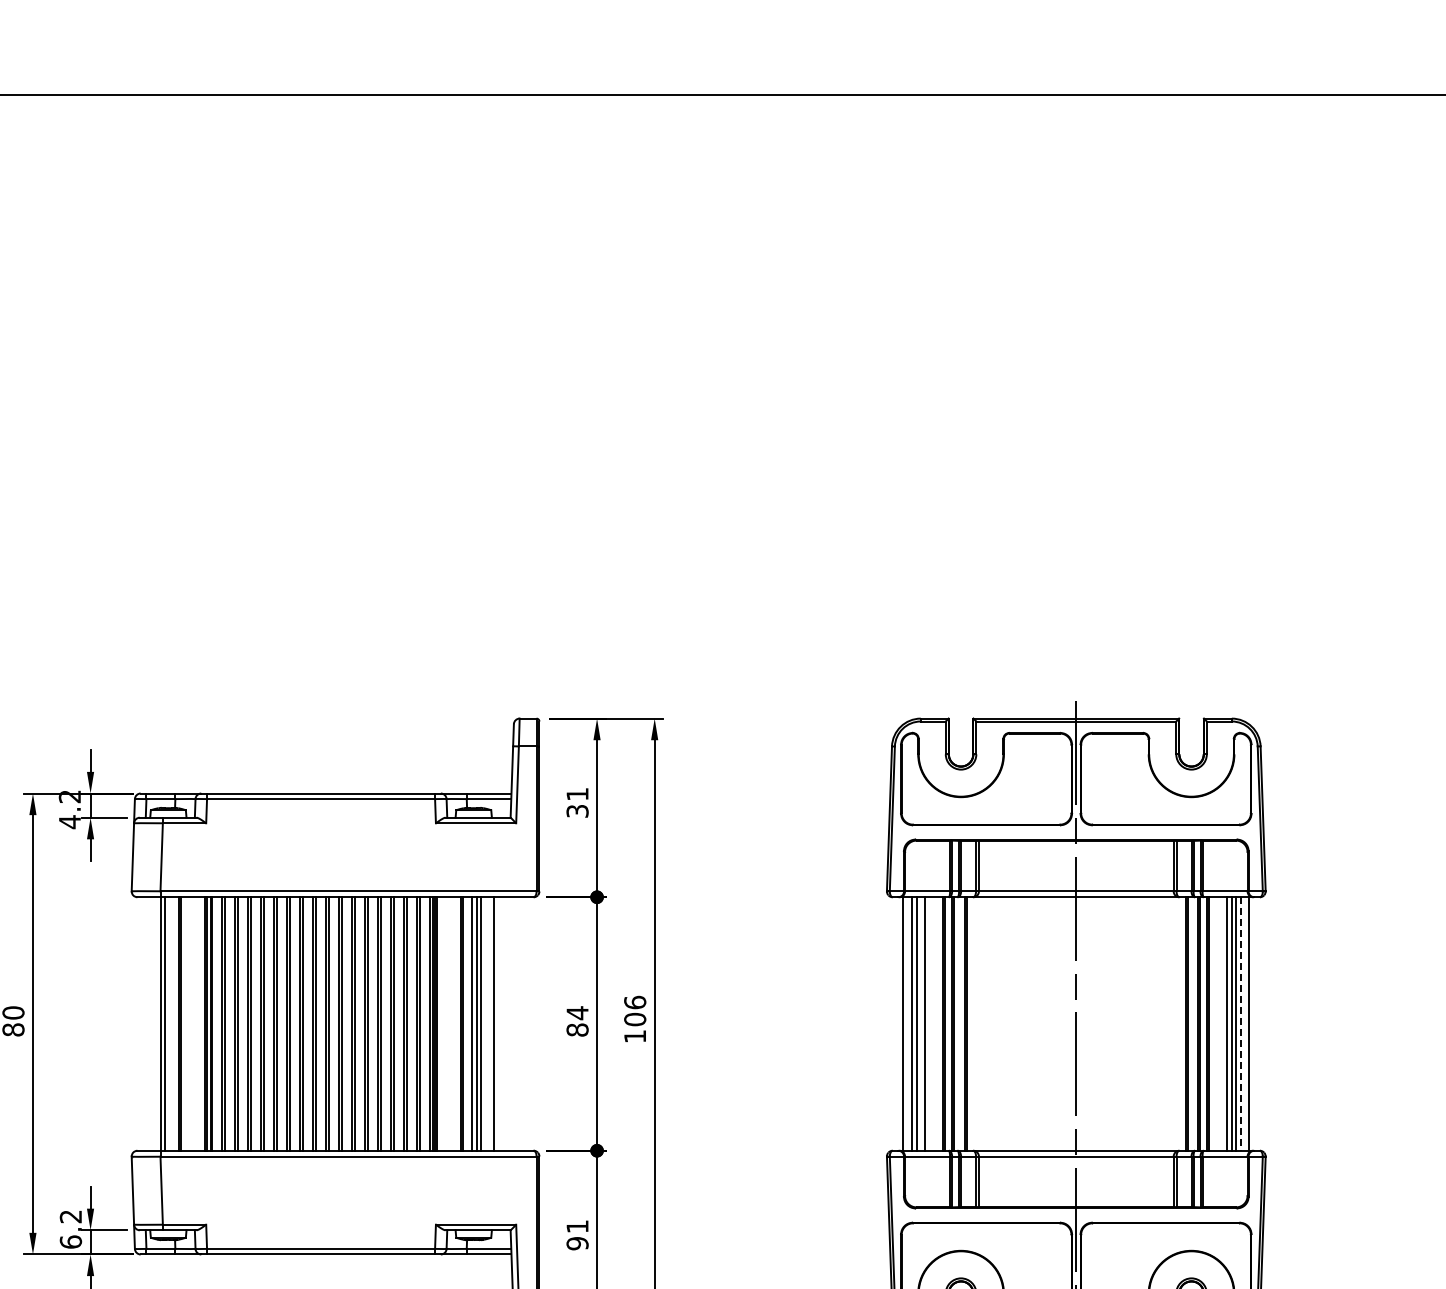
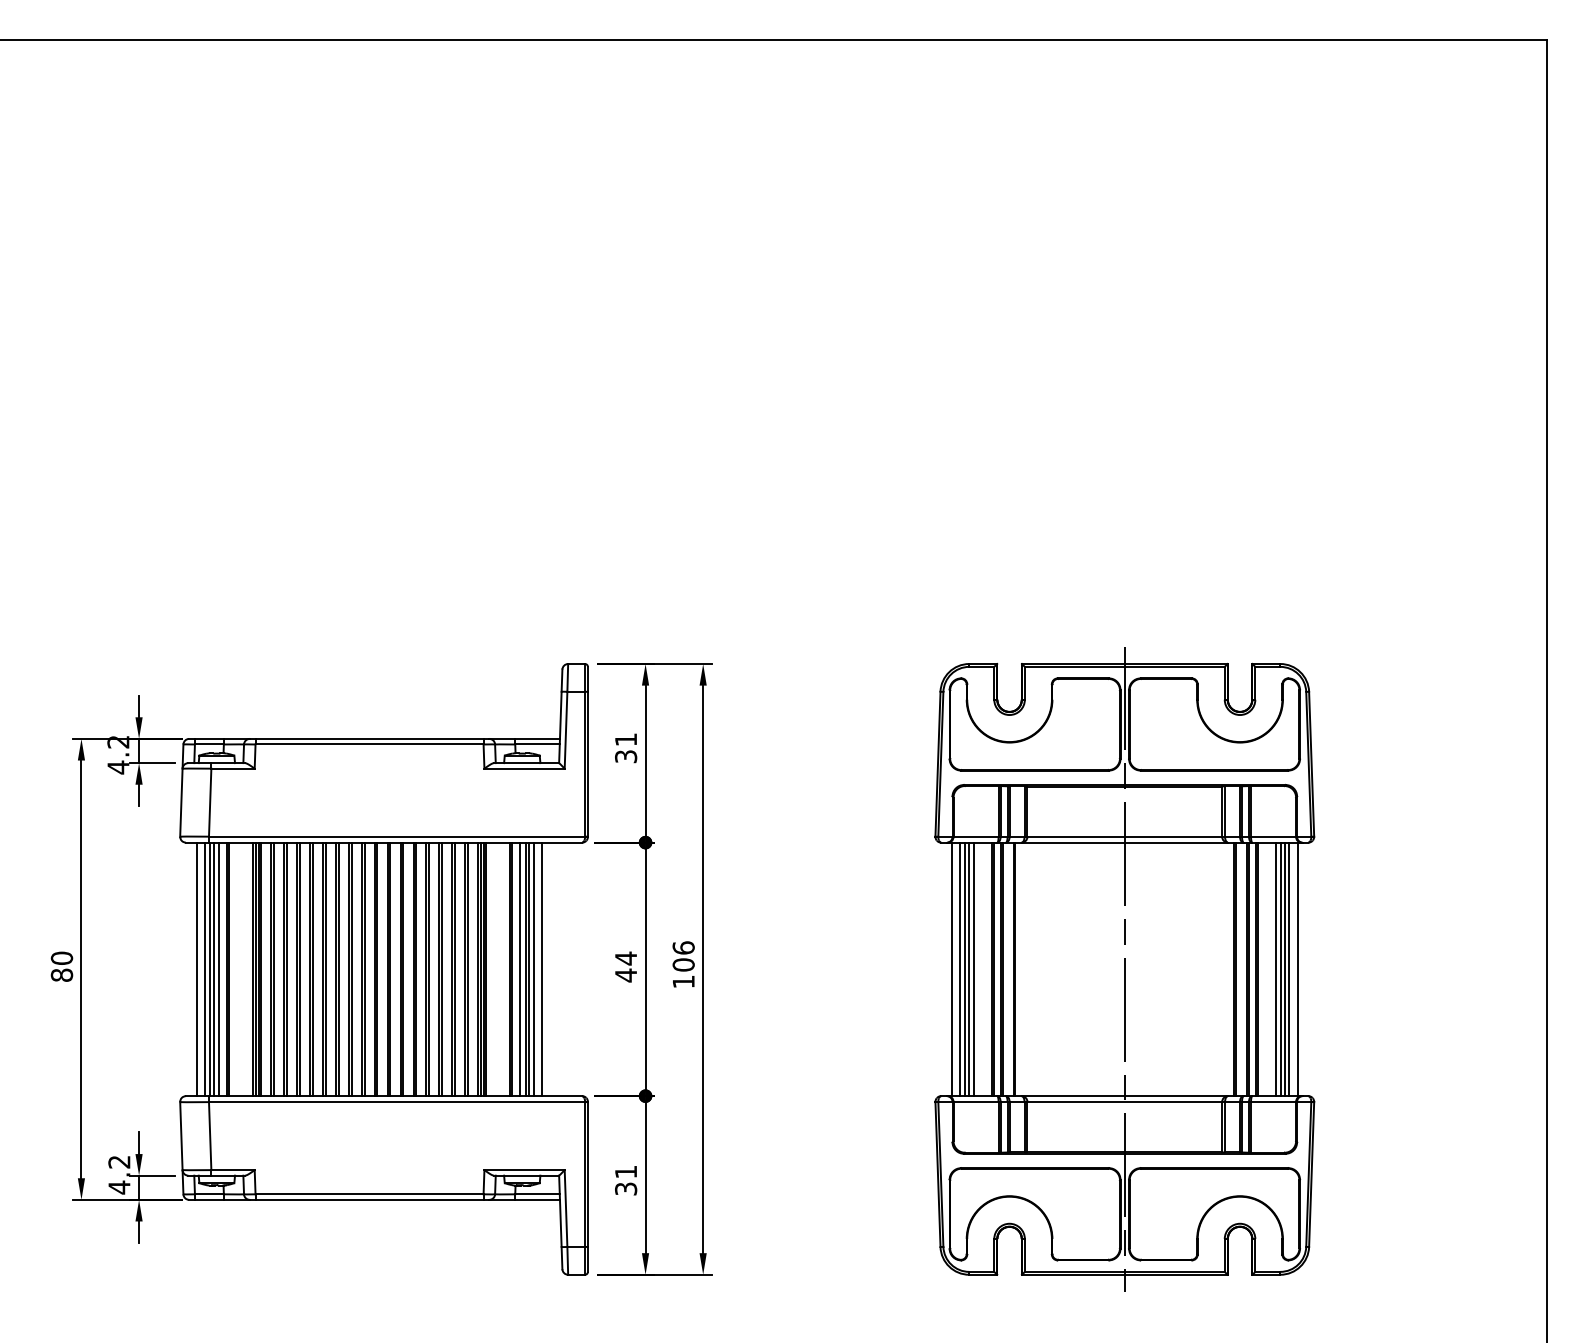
line: (148, 1024) -> (196, 969), added
line: (157, 1024) -> (205, 969), added
line: (170, 1024) -> (218, 969), added
line: (485, 1024) -> (533, 969), added
line: (920, 1024) -> (968, 969), added
line: (1241, 1024) -> (1289, 969), dashed -> solid
text: (578, 1030) -> (626, 975), 84 -> 44
text: (71, 1242) -> (119, 1187), 6.2 -> 4.2
text: (578, 1243) -> (626, 1188), 91 -> 31

